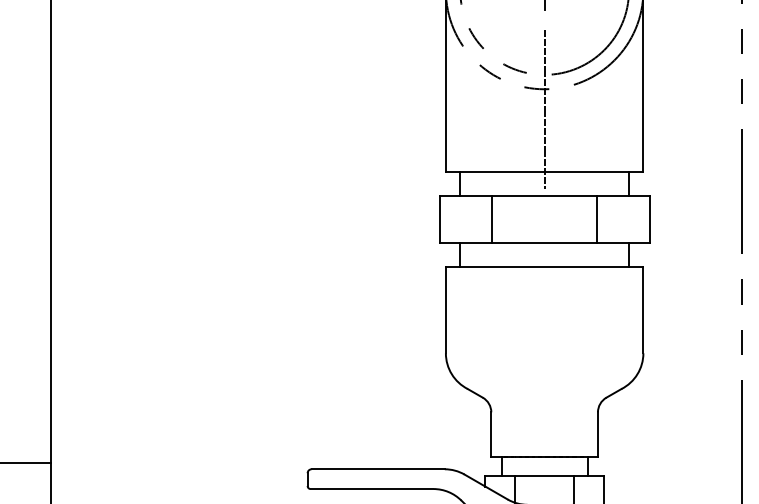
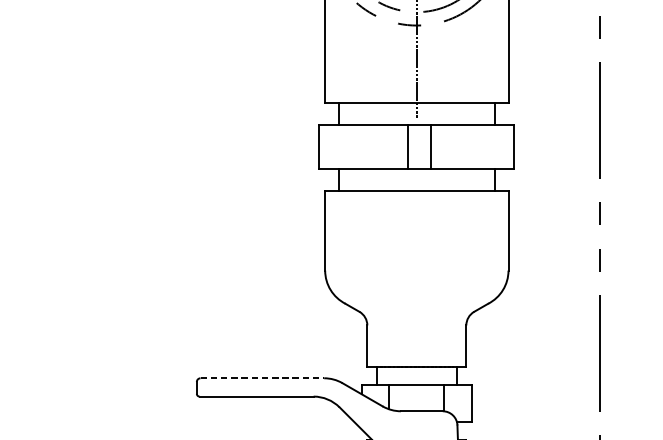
line: (492, 219) -> (408, 146), moved
line: (597, 219) -> (431, 146), moved
line: (378, 469) -> (262, 378), solid -> dashed

